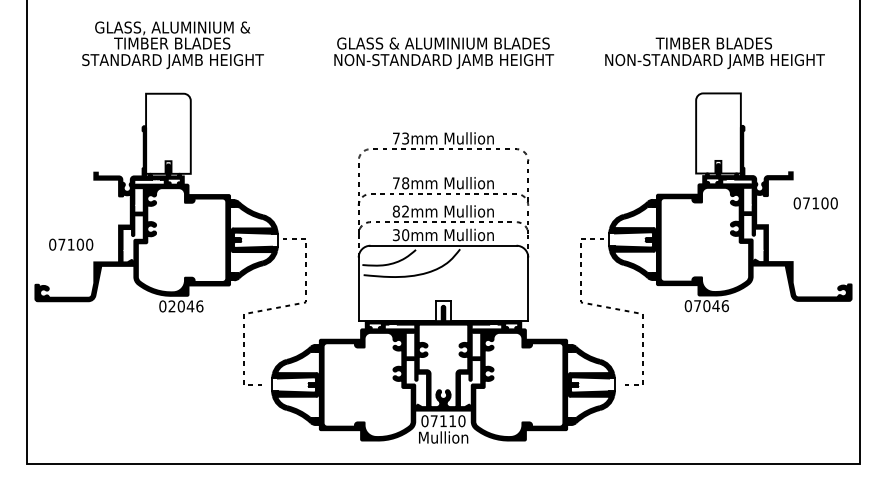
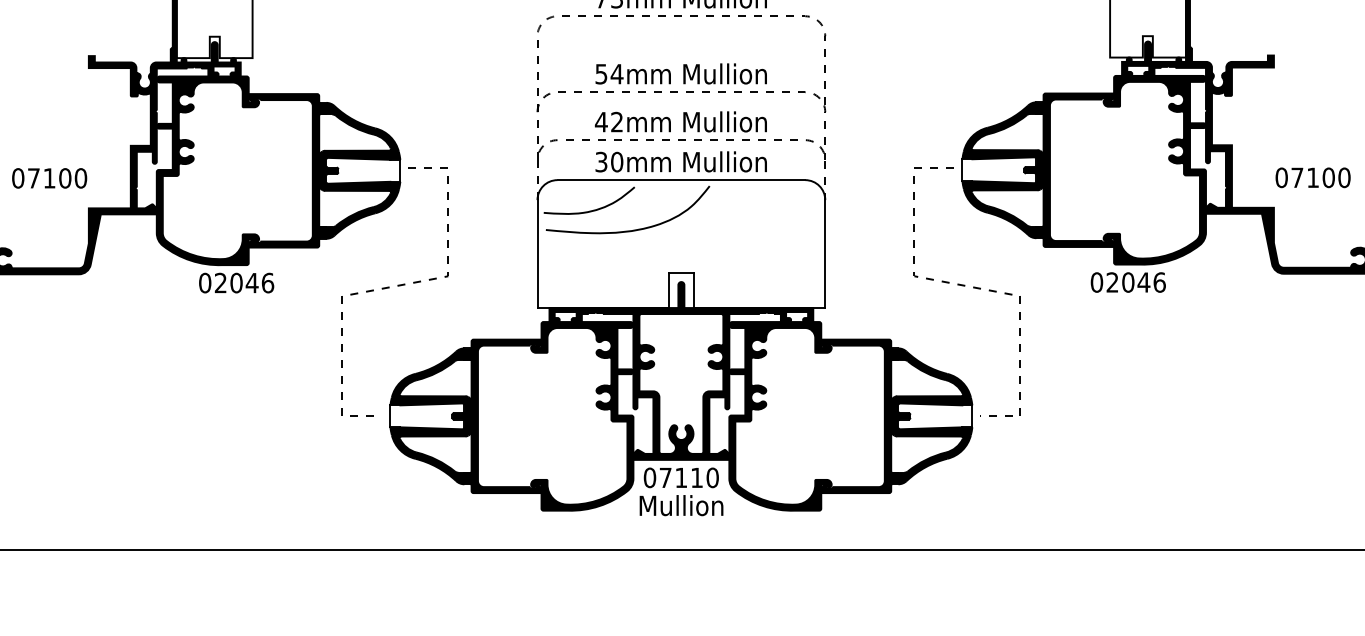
text: (401, 183) -> (610, 74), 78mm -> 54mm
text: (815, 203) -> (1312, 178), moved
text: (396, 211) -> (601, 122), 82mm -> 42mm
text: (697, 305) -> (1112, 281), 07046 -> 02046

